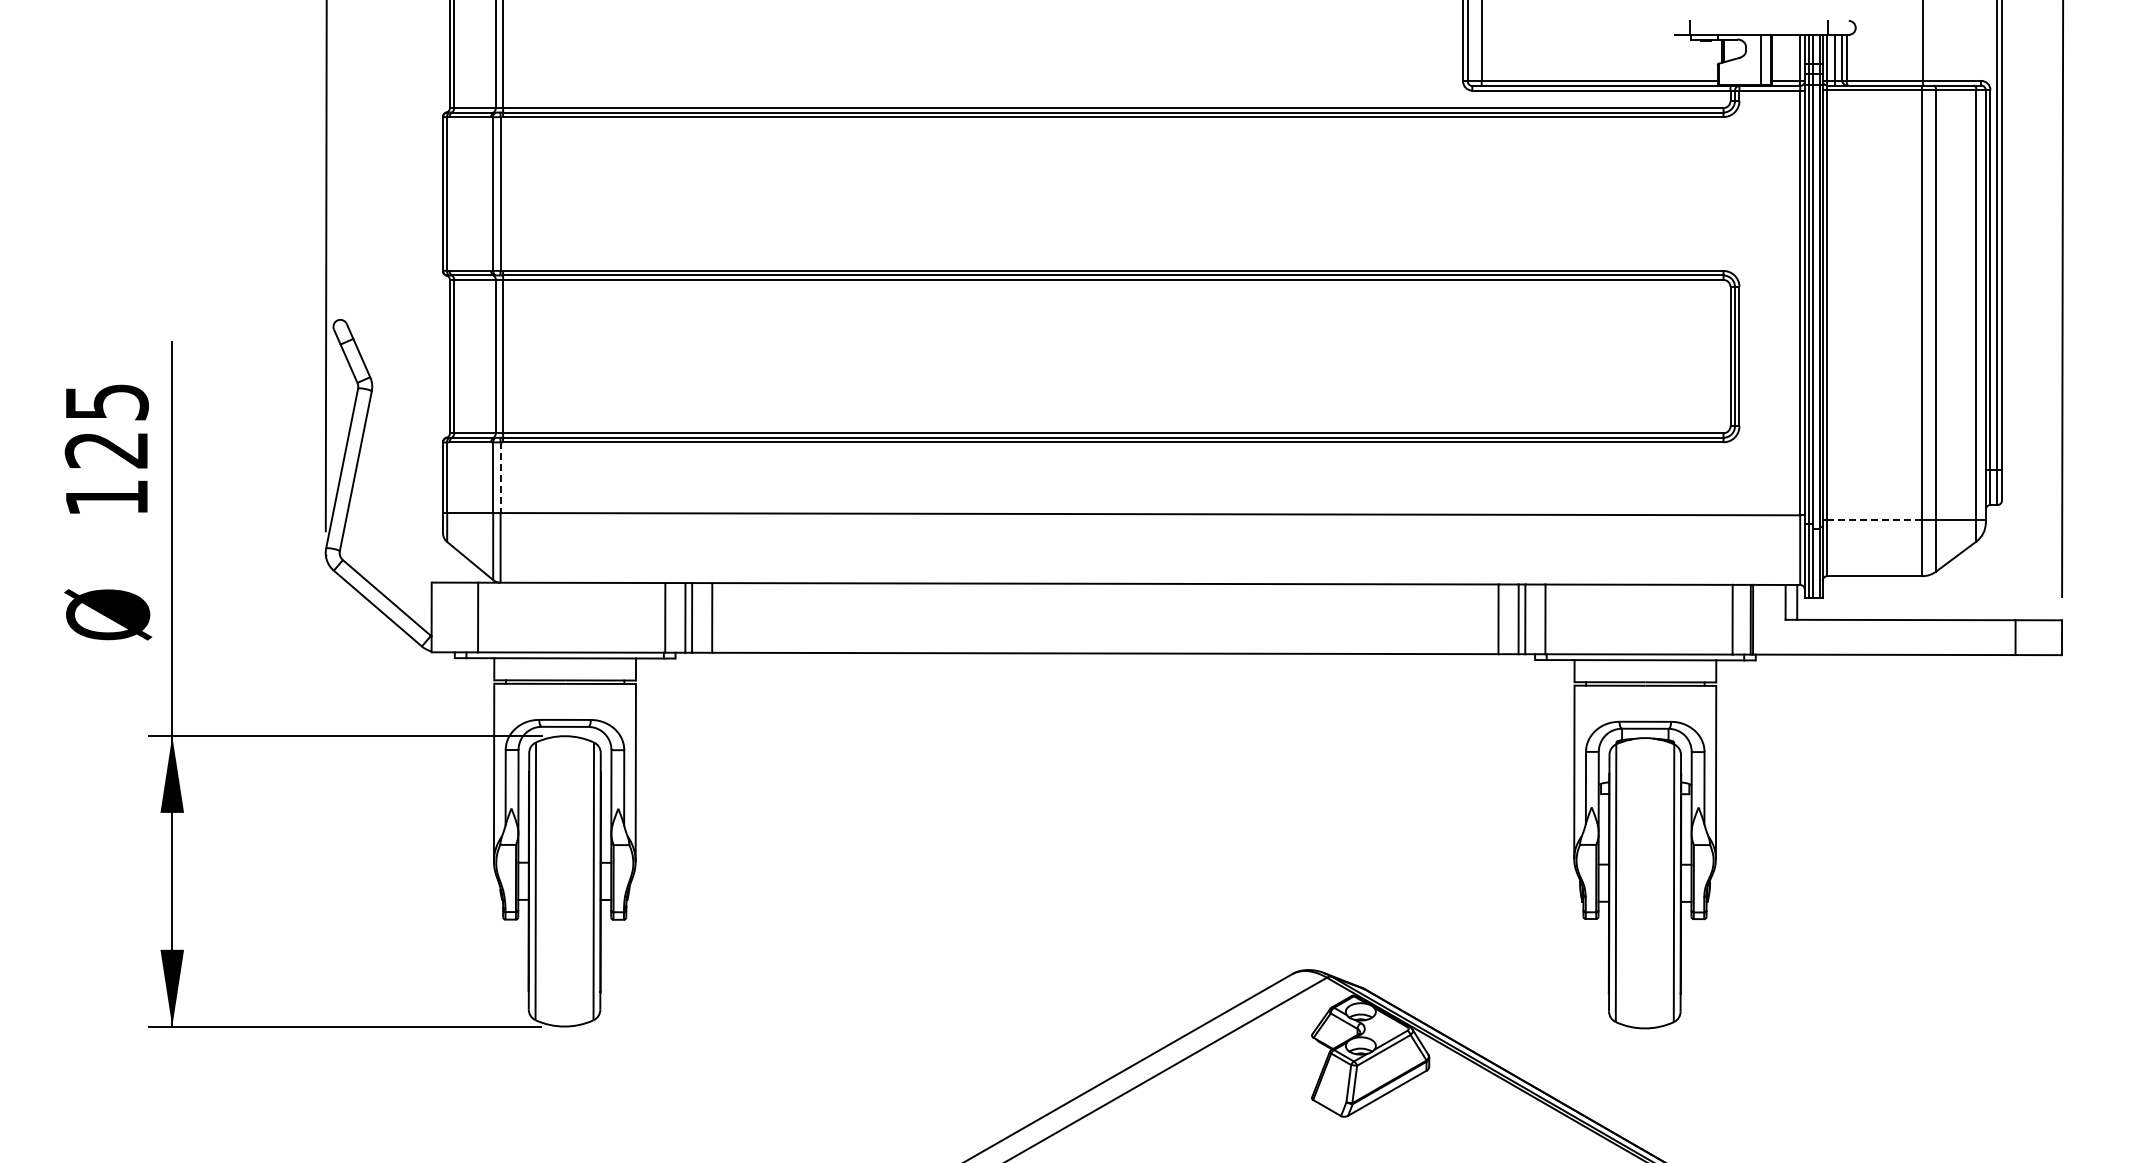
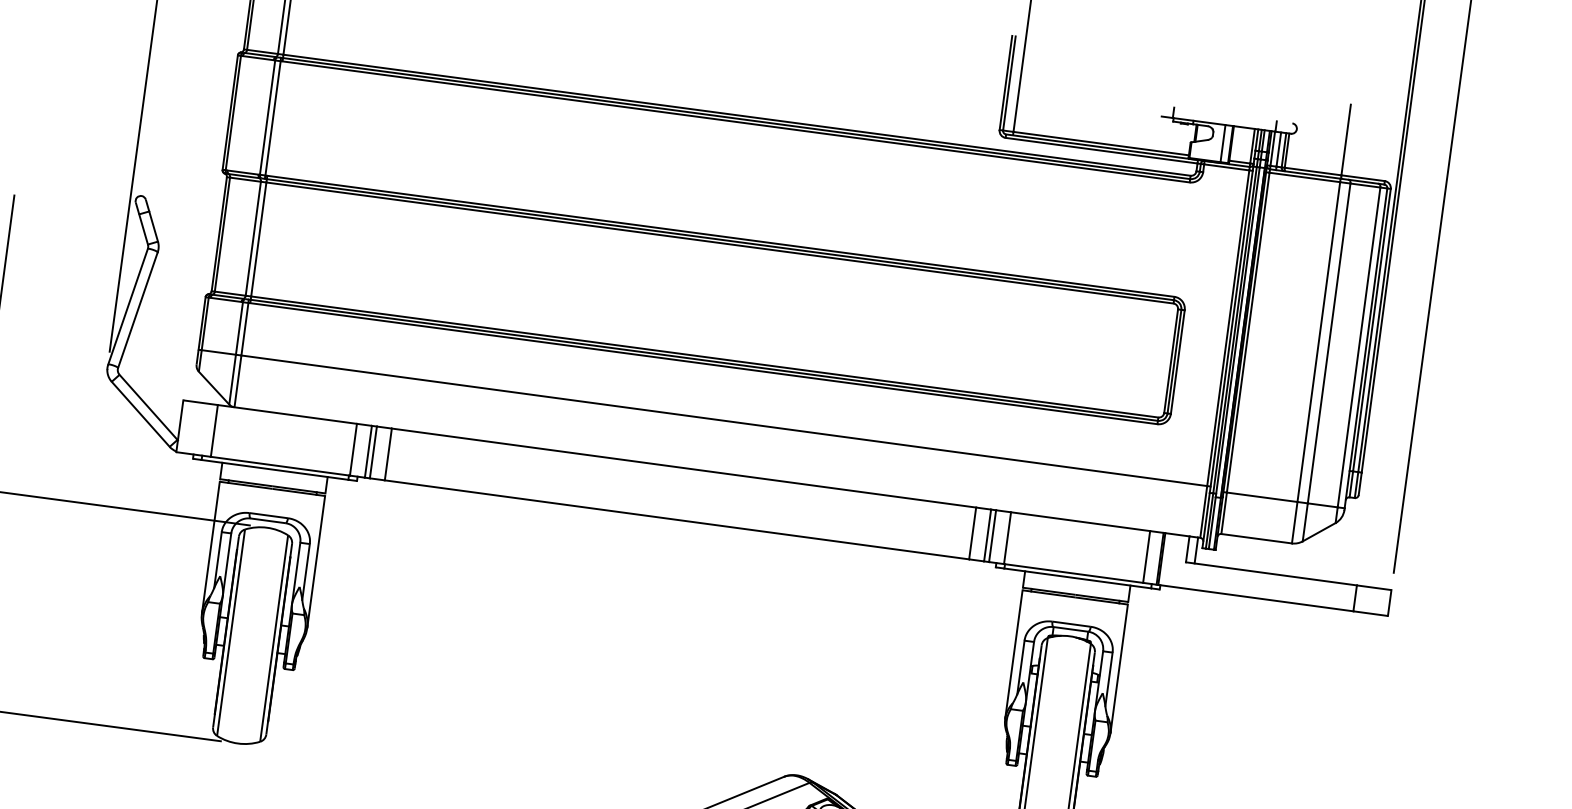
line: (500, 478) -> (244, 329), dashed -> solid
line: (1875, 520) -> (1262, 497), dashed -> solid

